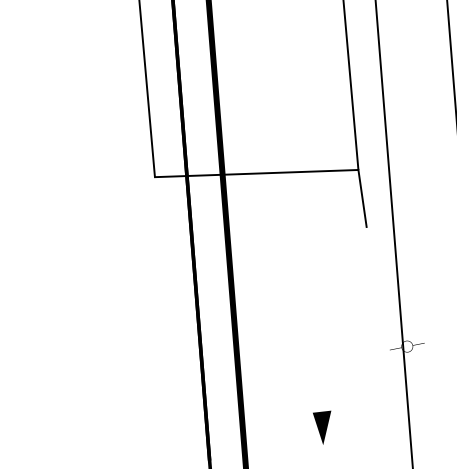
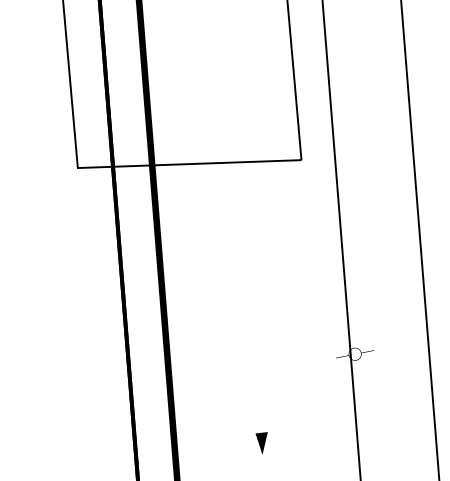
line: (362, 197) -> (305, 190), removed
part: (322, 427) -> (261, 443), size x0.6

